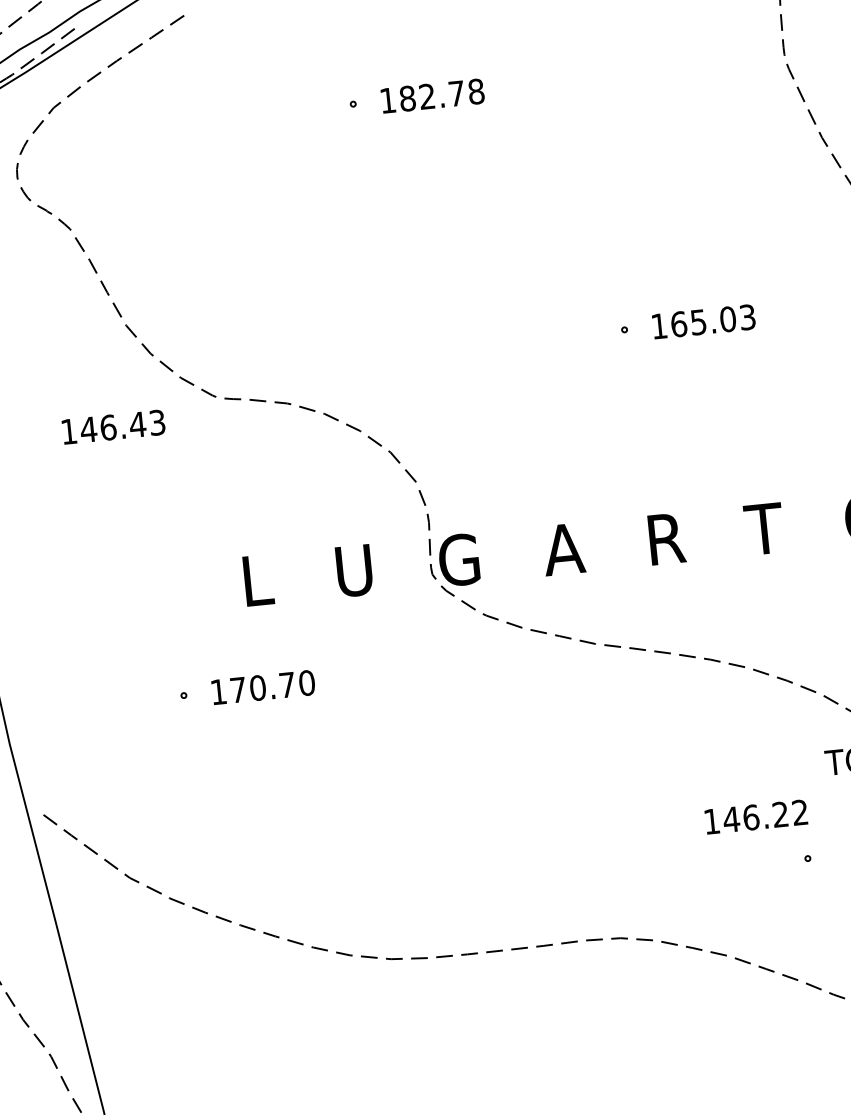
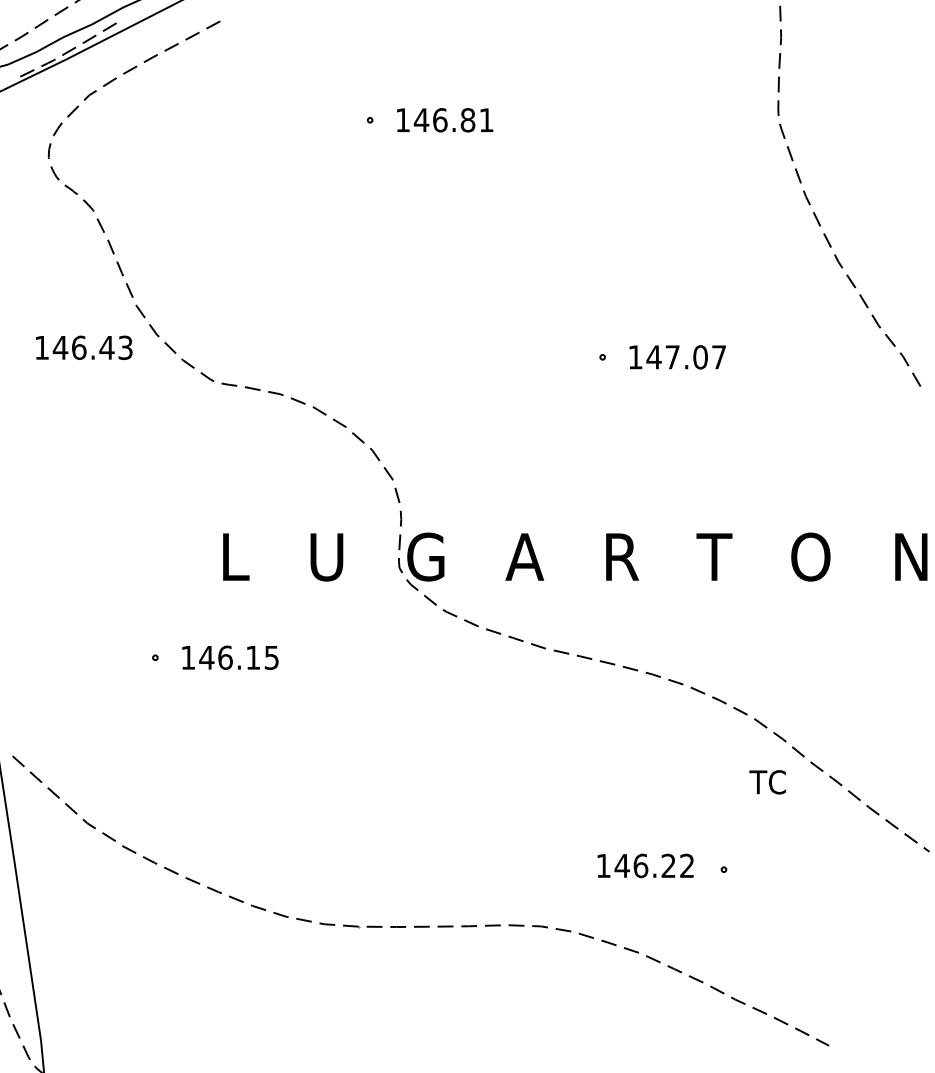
text: (441, 95) -> (453, 120), 182.78 -> 146.81
text: (713, 321) -> (686, 357), 165.03 -> 147.07
text: (113, 426) -> (84, 347), moved
text: (272, 686) -> (239, 657), 170.70 -> 146.15
text: (756, 816) -> (645, 865), moved

